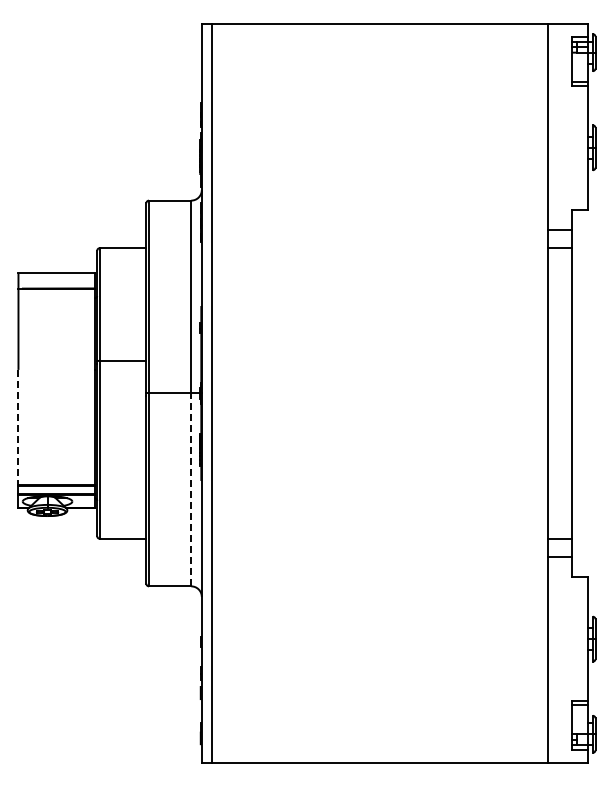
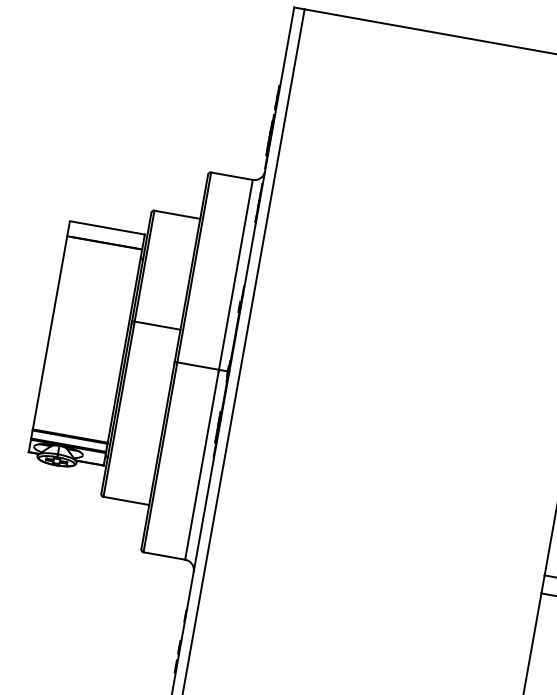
line: (18, 427) -> (42, 373), dashed -> solid
line: (191, 490) -> (202, 465), dashed -> solid

